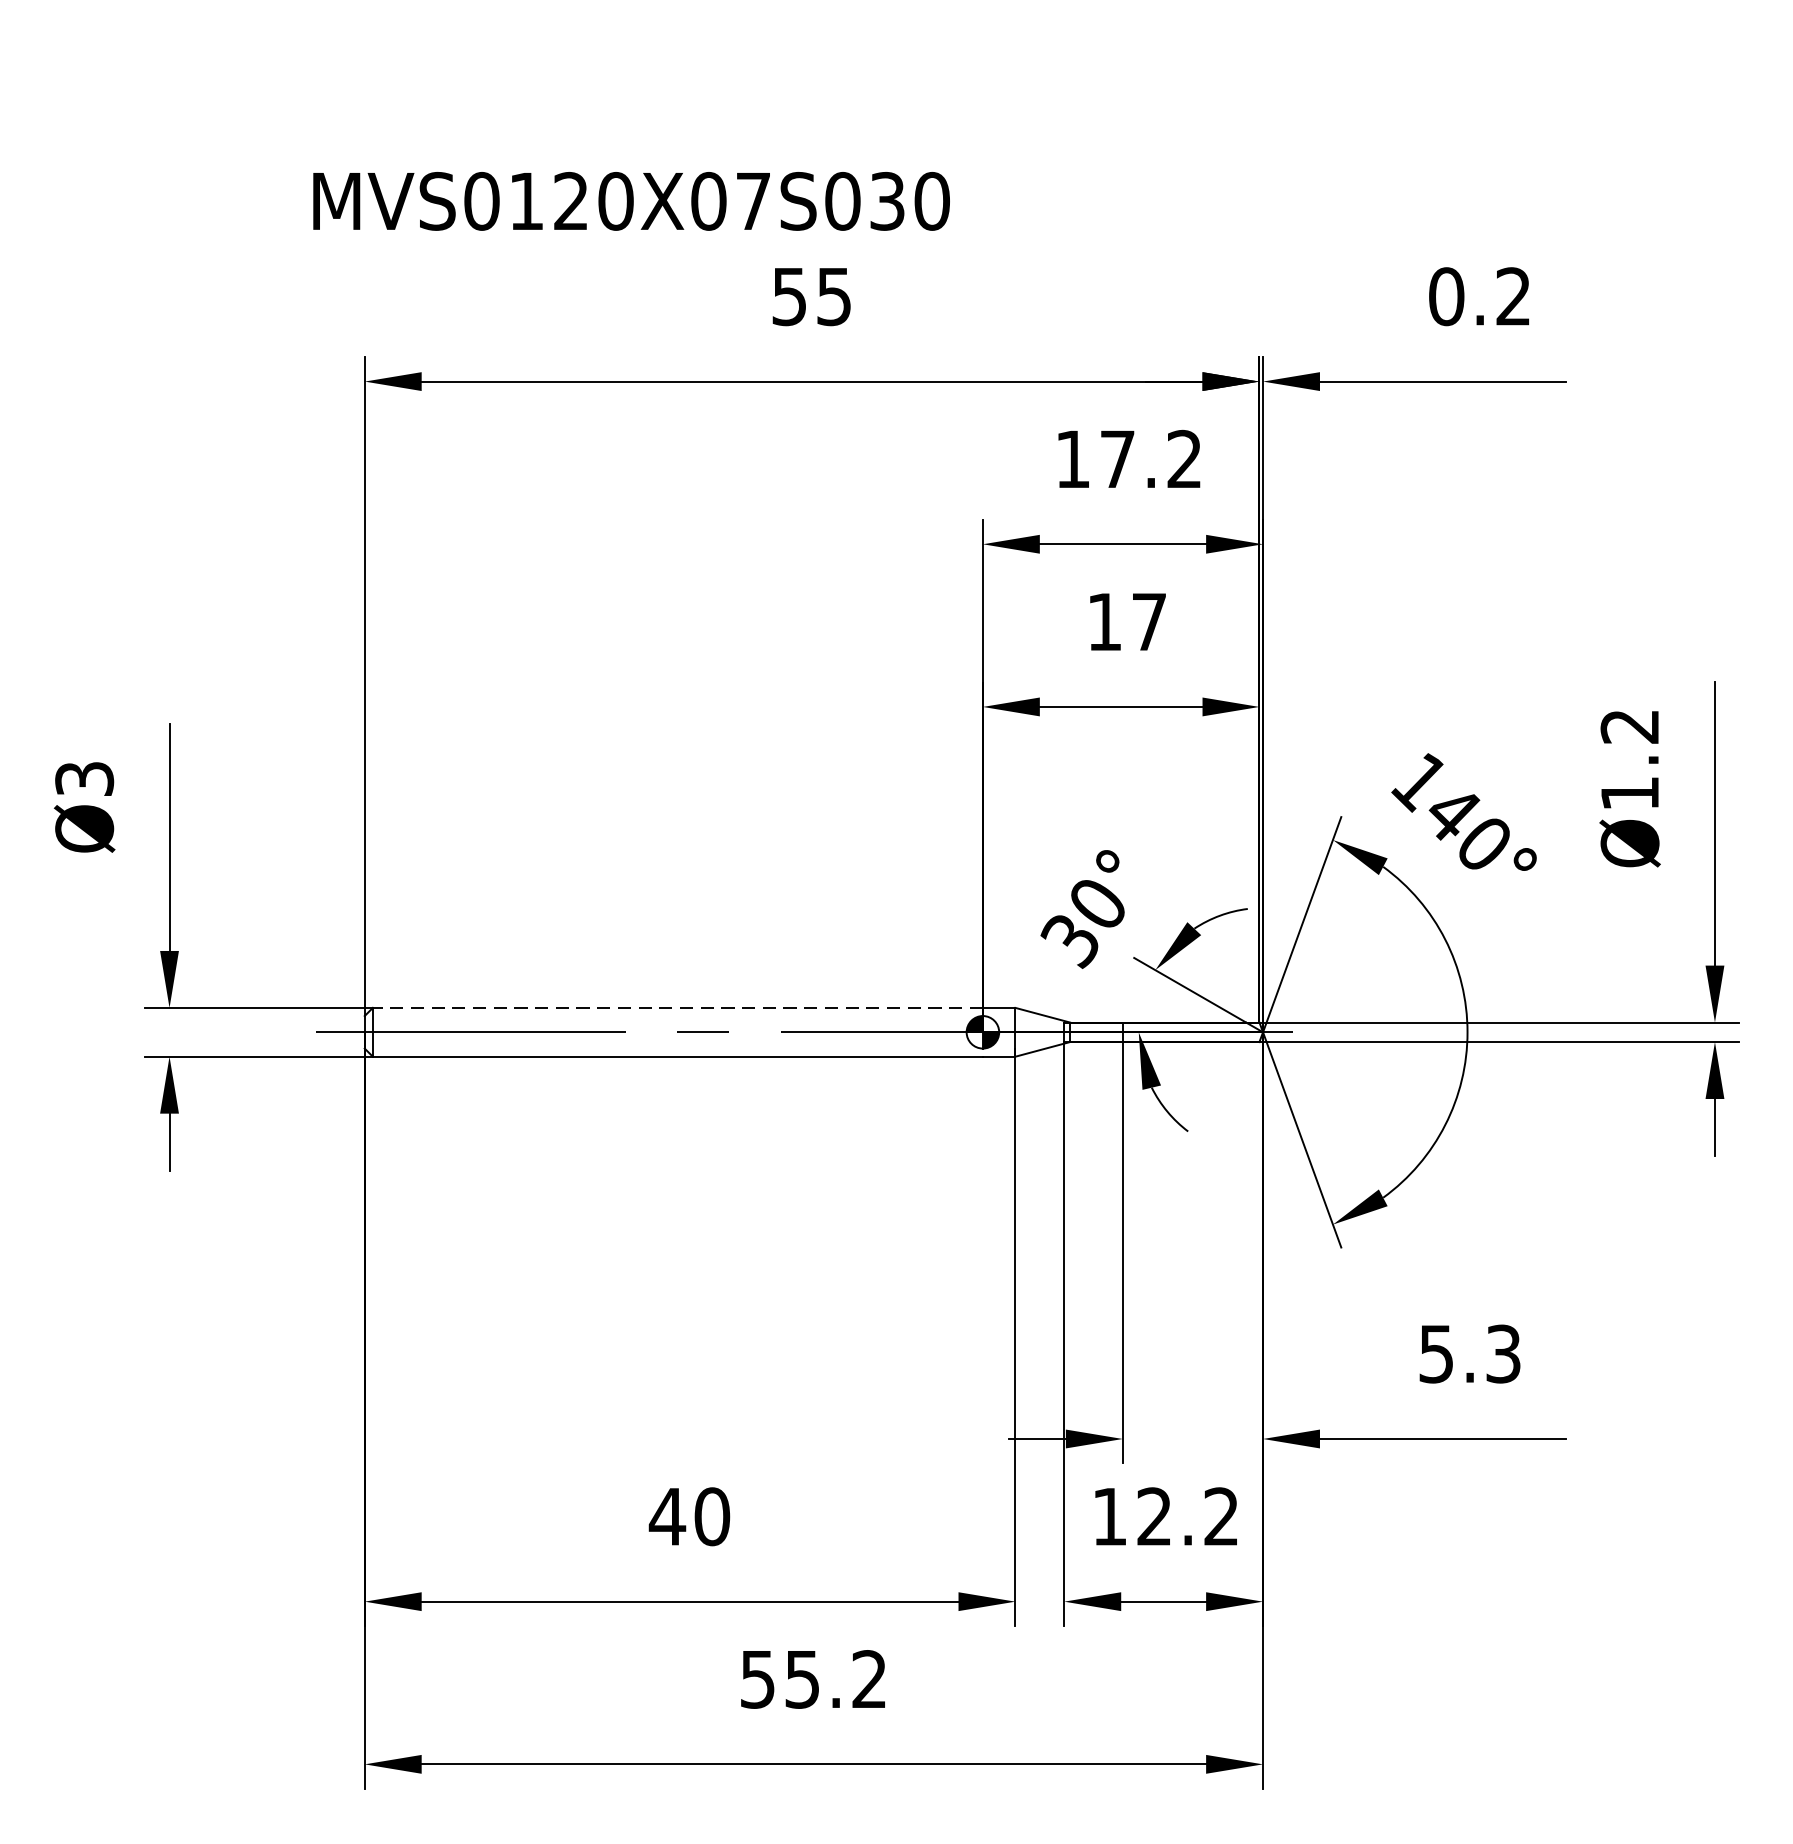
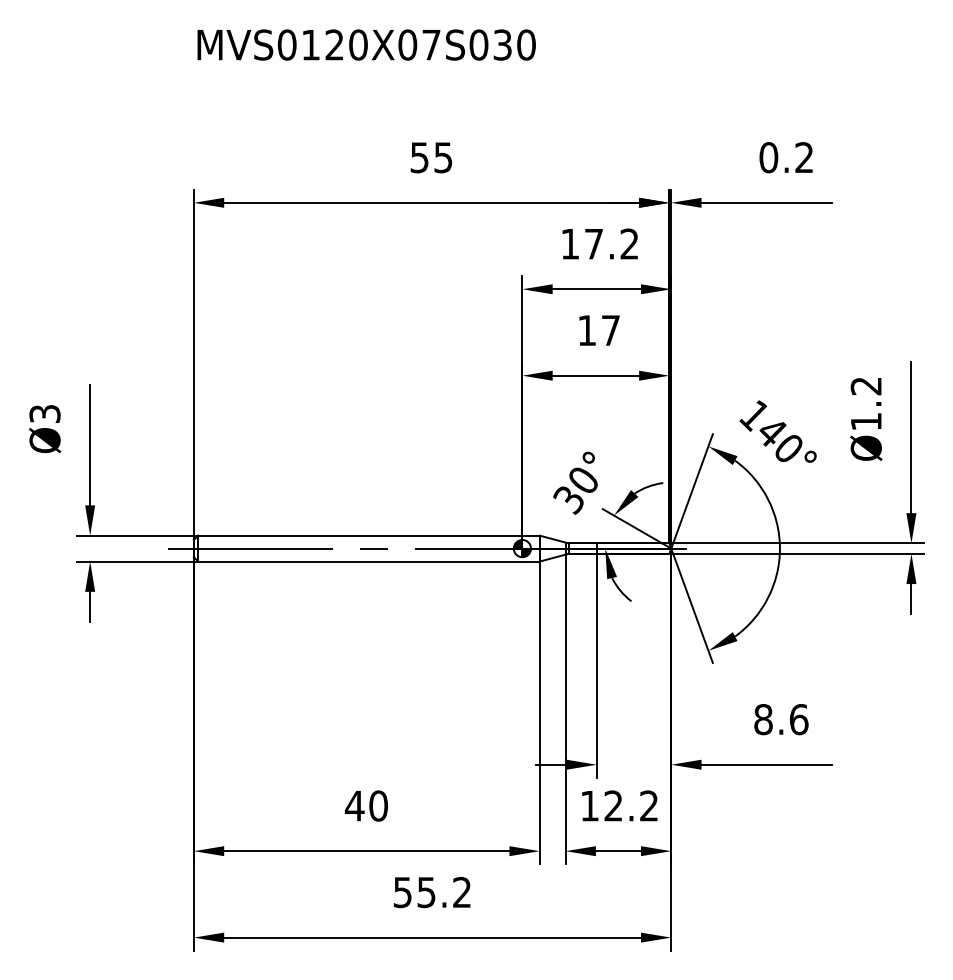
text: (631, 200) -> (366, 44), moved
line: (676, 1007) -> (359, 535), dashed -> solid
text: (1470, 1353) -> (781, 719), 5.3 -> 8.6

